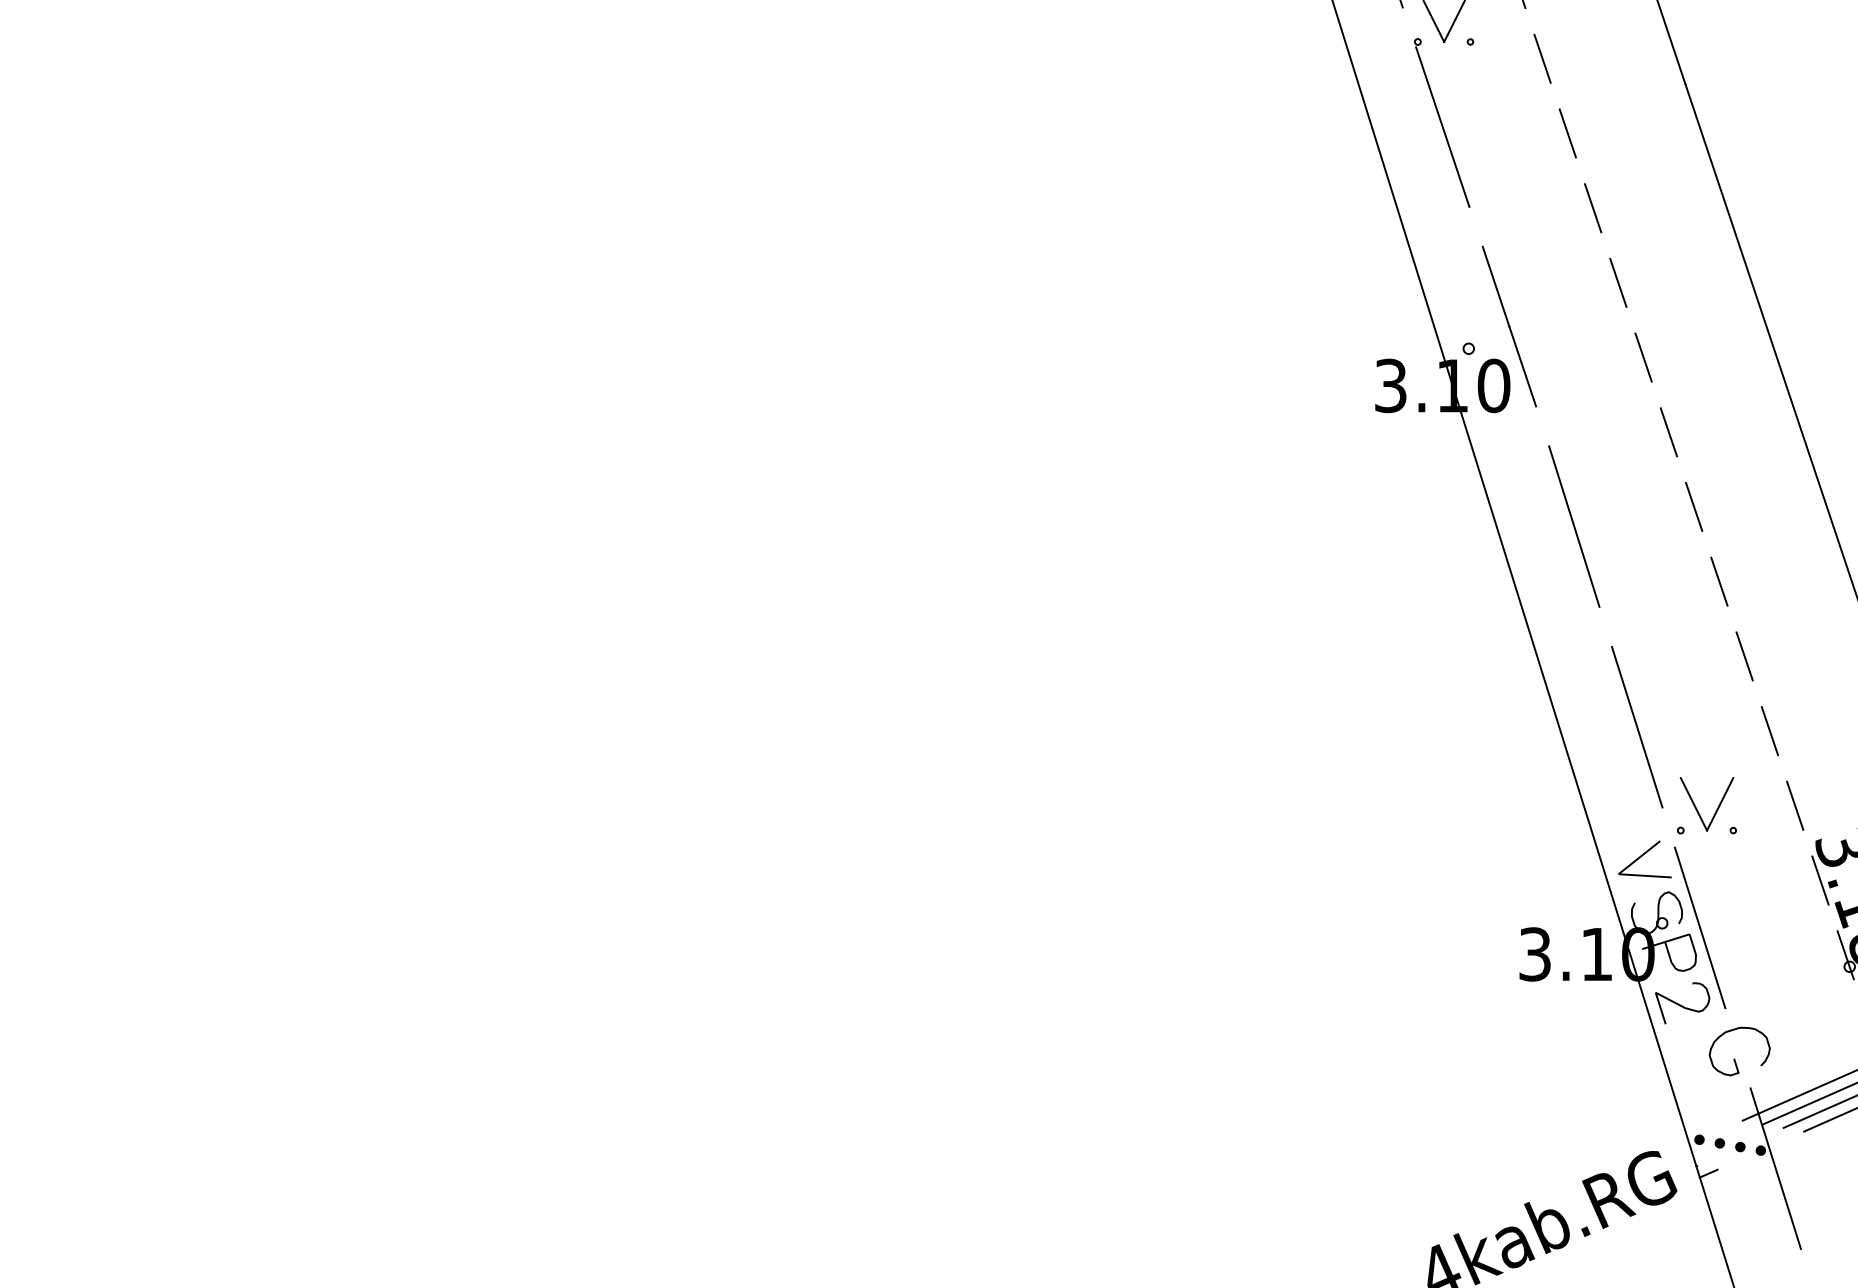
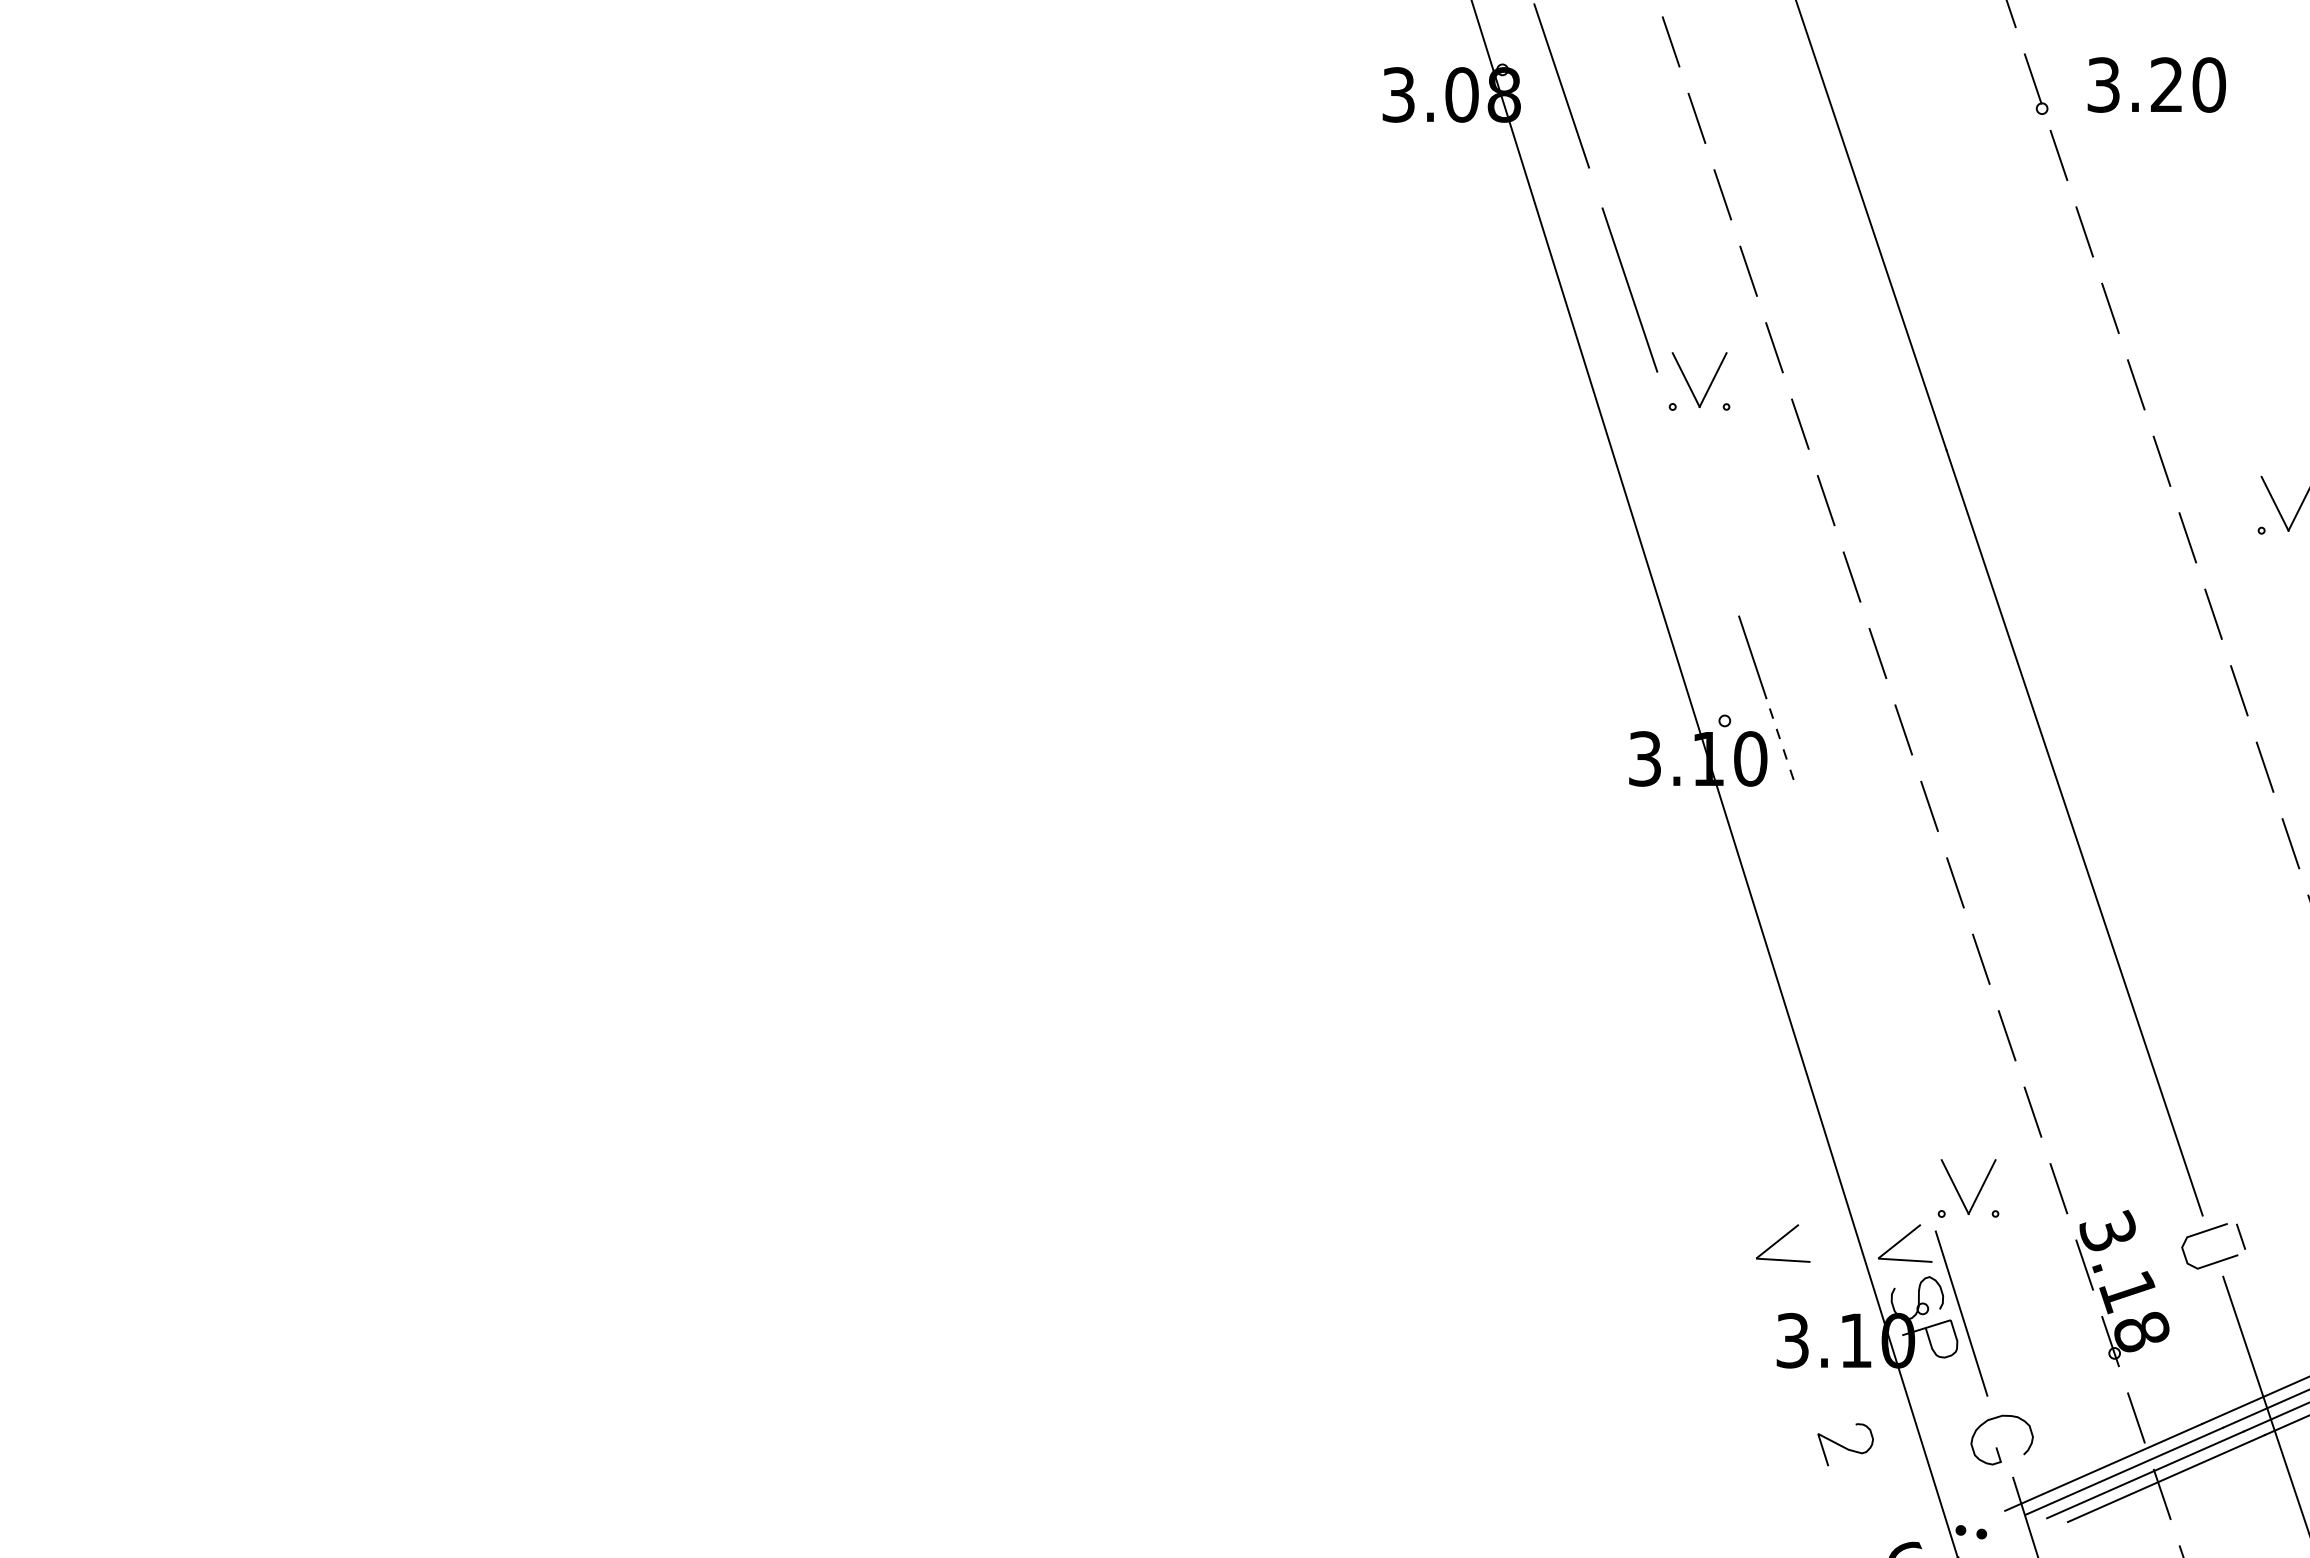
line: (1442, 126) -> (1697, 493), removed
line: (1522, 365) -> (1779, 738), solid -> dashed
line: (1574, 526) -> (1832, 902), removed
line: (1637, 727) -> (1897, 1108), removed
part: (1526, 859) -> (1783, 1243), added
curve: (1681, 1005) -> (1844, 1446), moved
fill: (1740, 1146) -> (2002, 1537), removed
fill: (1760, 1150) -> (2023, 1541), removed

